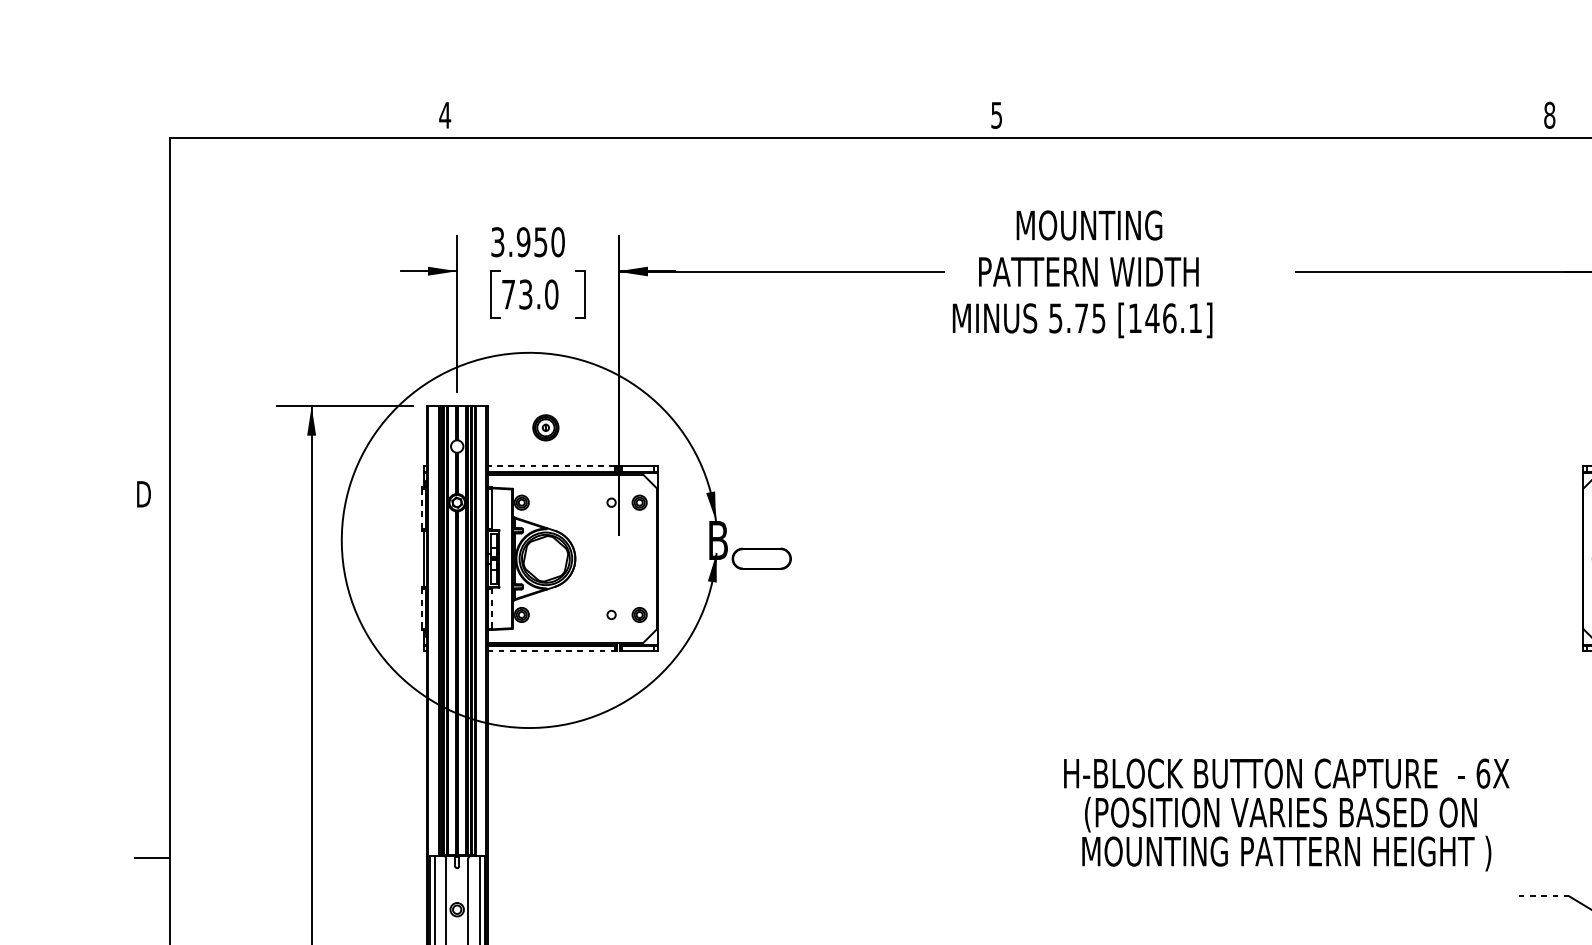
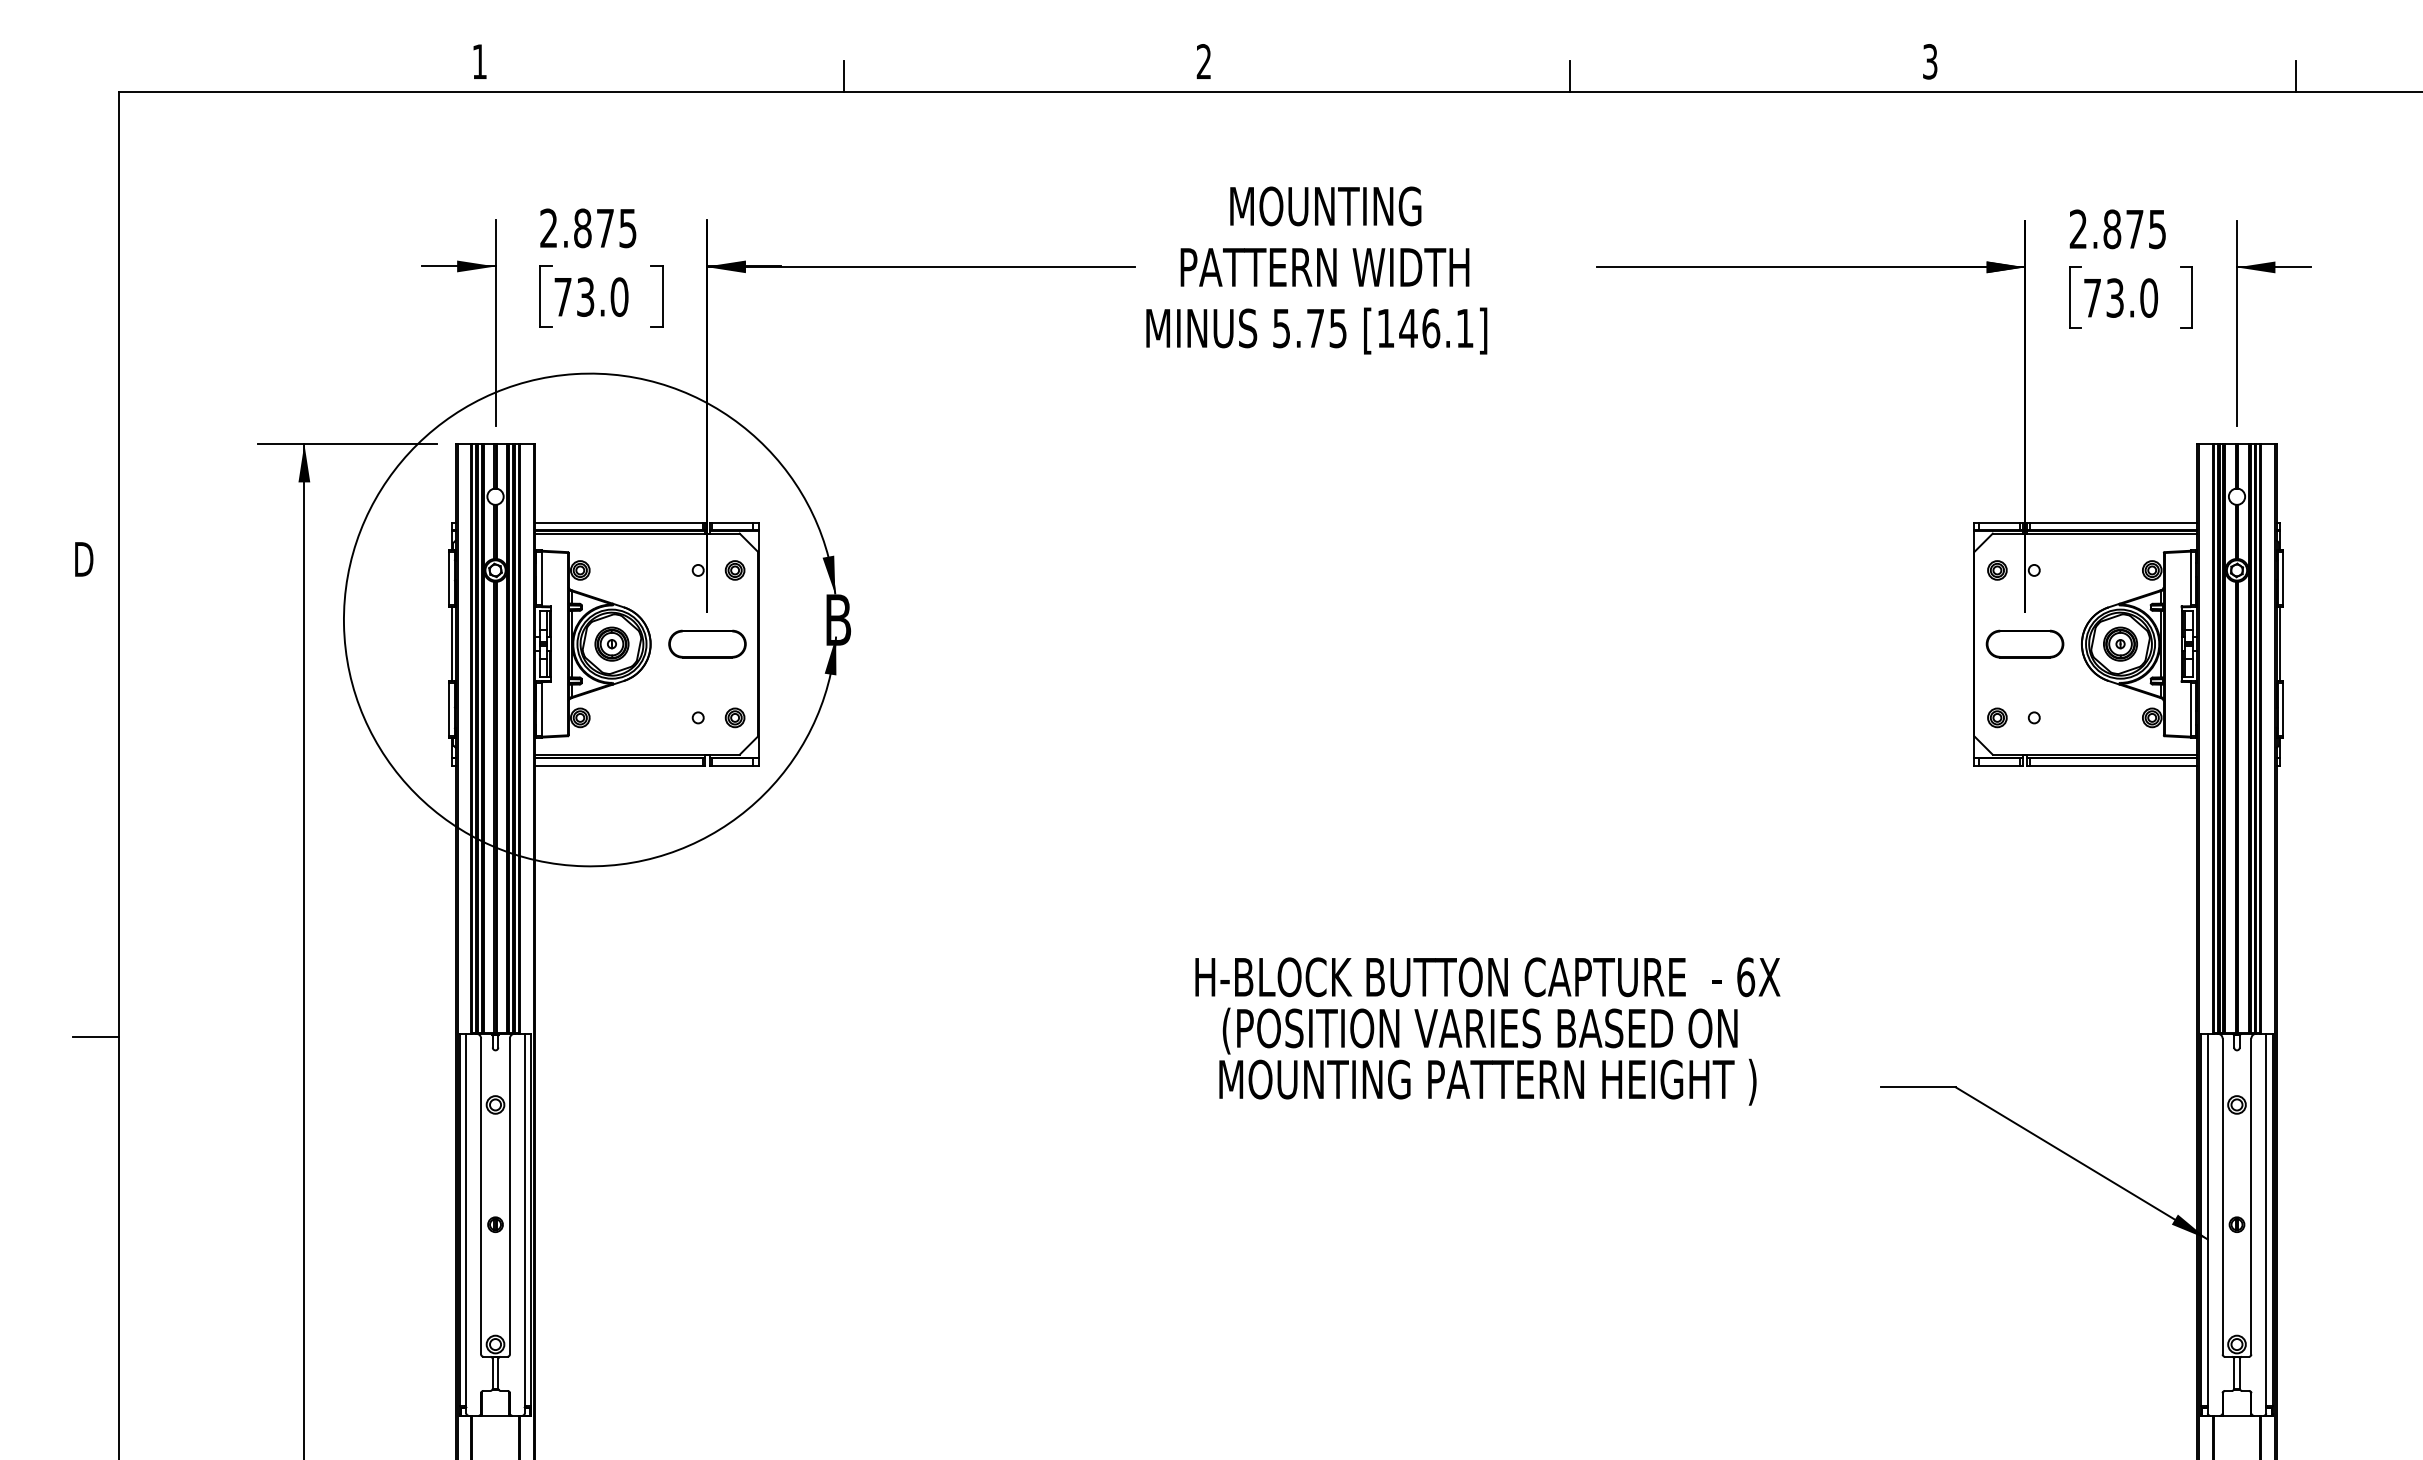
text: (445, 115) -> (479, 61), 4 -> 1
text: (996, 115) -> (1203, 61), 5 -> 2
text: (1549, 115) -> (1929, 61), 8 -> 3
line: (722, 126) -> (844, 76), added
line: (1275, 126) -> (1570, 76), added
text: (528, 242) -> (588, 228), 3.950 -> 2.875
part: (545, 427) -> (611, 643), moved
line: (551, 466) -> (619, 522), dashed -> solid
line: (422, 509) -> (449, 579), dashed -> solid
part: (761, 558) -> (707, 643), moved
line: (422, 609) -> (449, 710), dashed -> solid
line: (492, 609) -> (541, 710), dashed -> solid
line: (551, 651) -> (619, 765), dashed -> solid
text: (1286, 814) -> (1487, 1031), moved
line: (1540, 896) -> (1918, 1087), dashed -> solid

